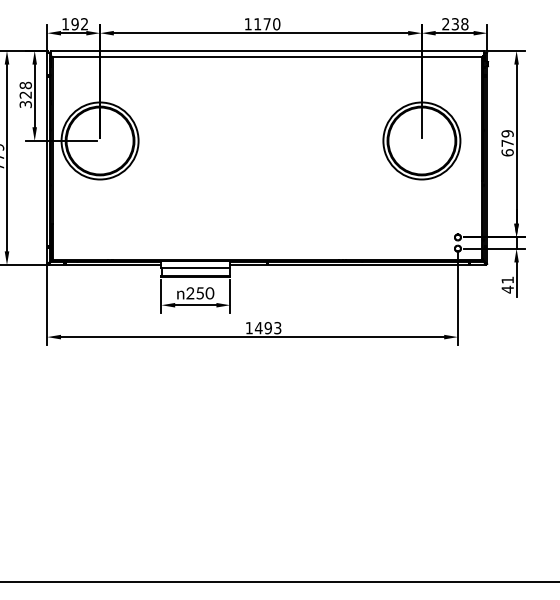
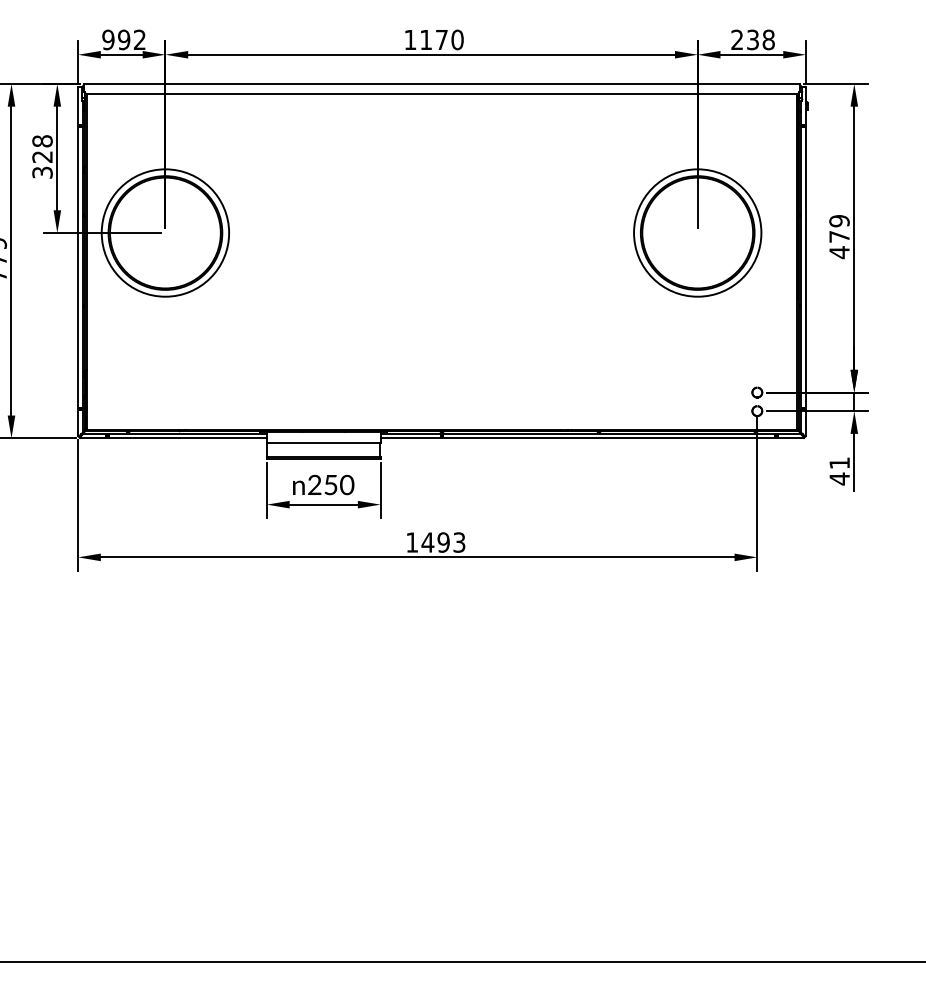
text: (65, 24) -> (108, 40), 192 -> 992
text: (507, 152) -> (839, 252), 679 -> 479

